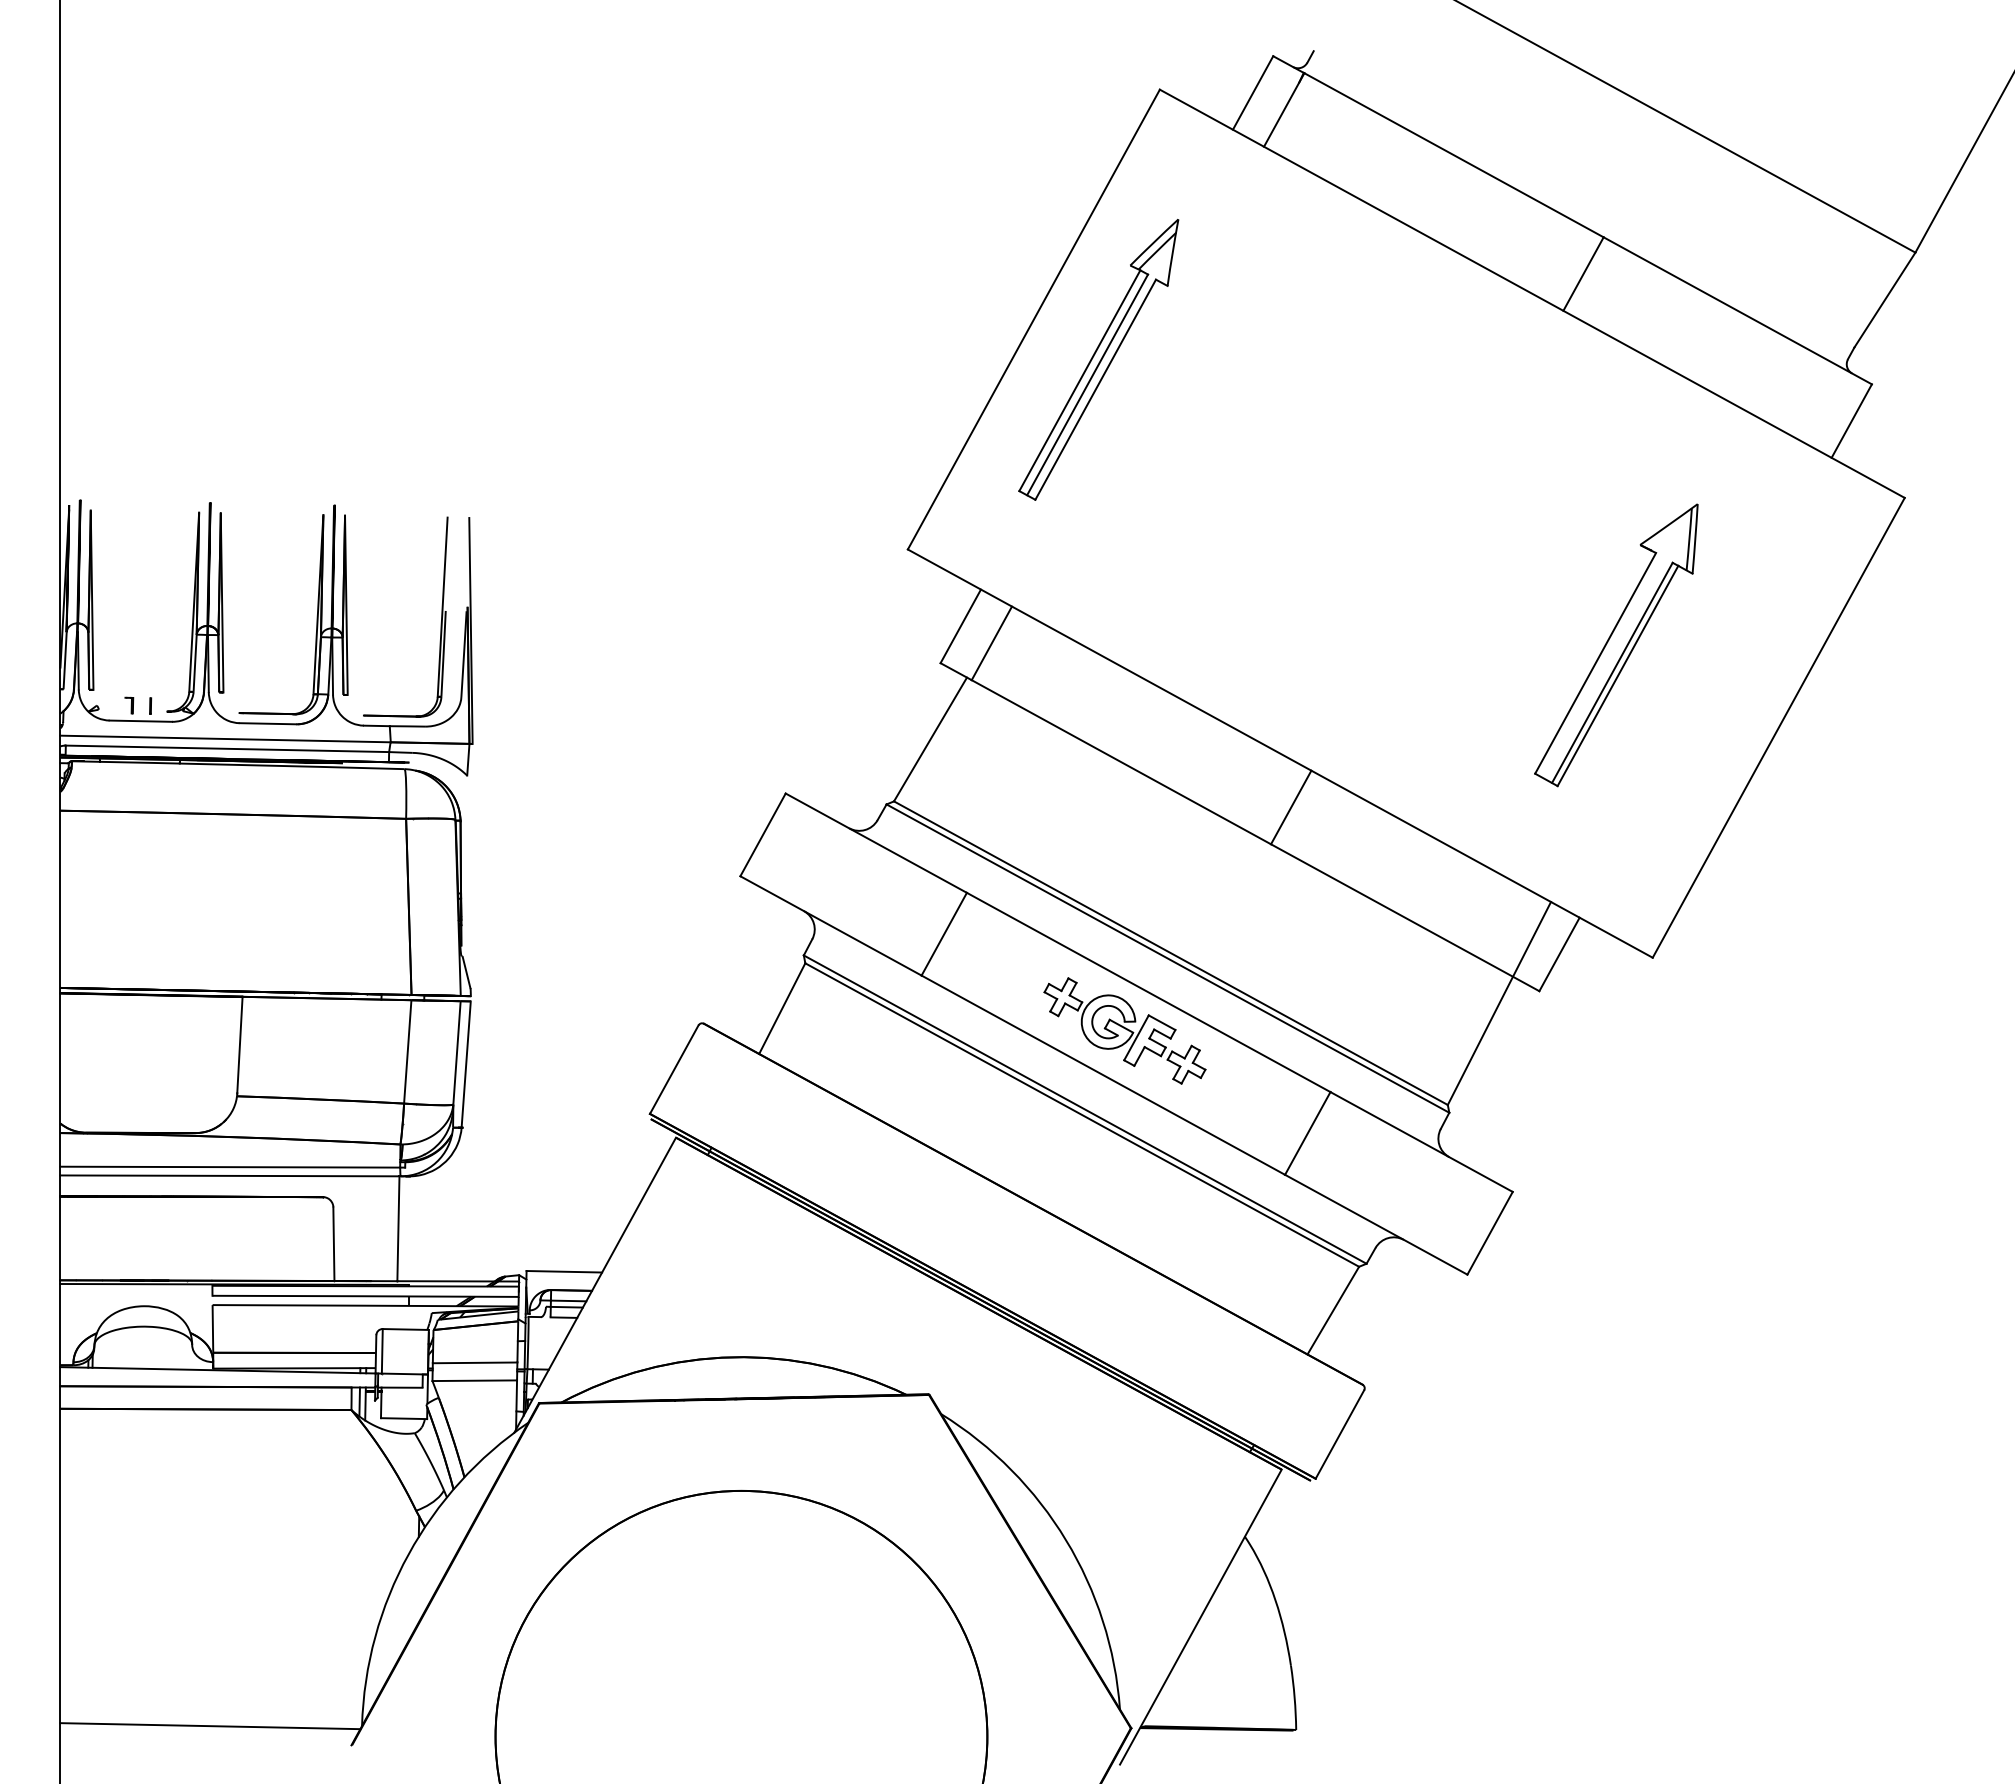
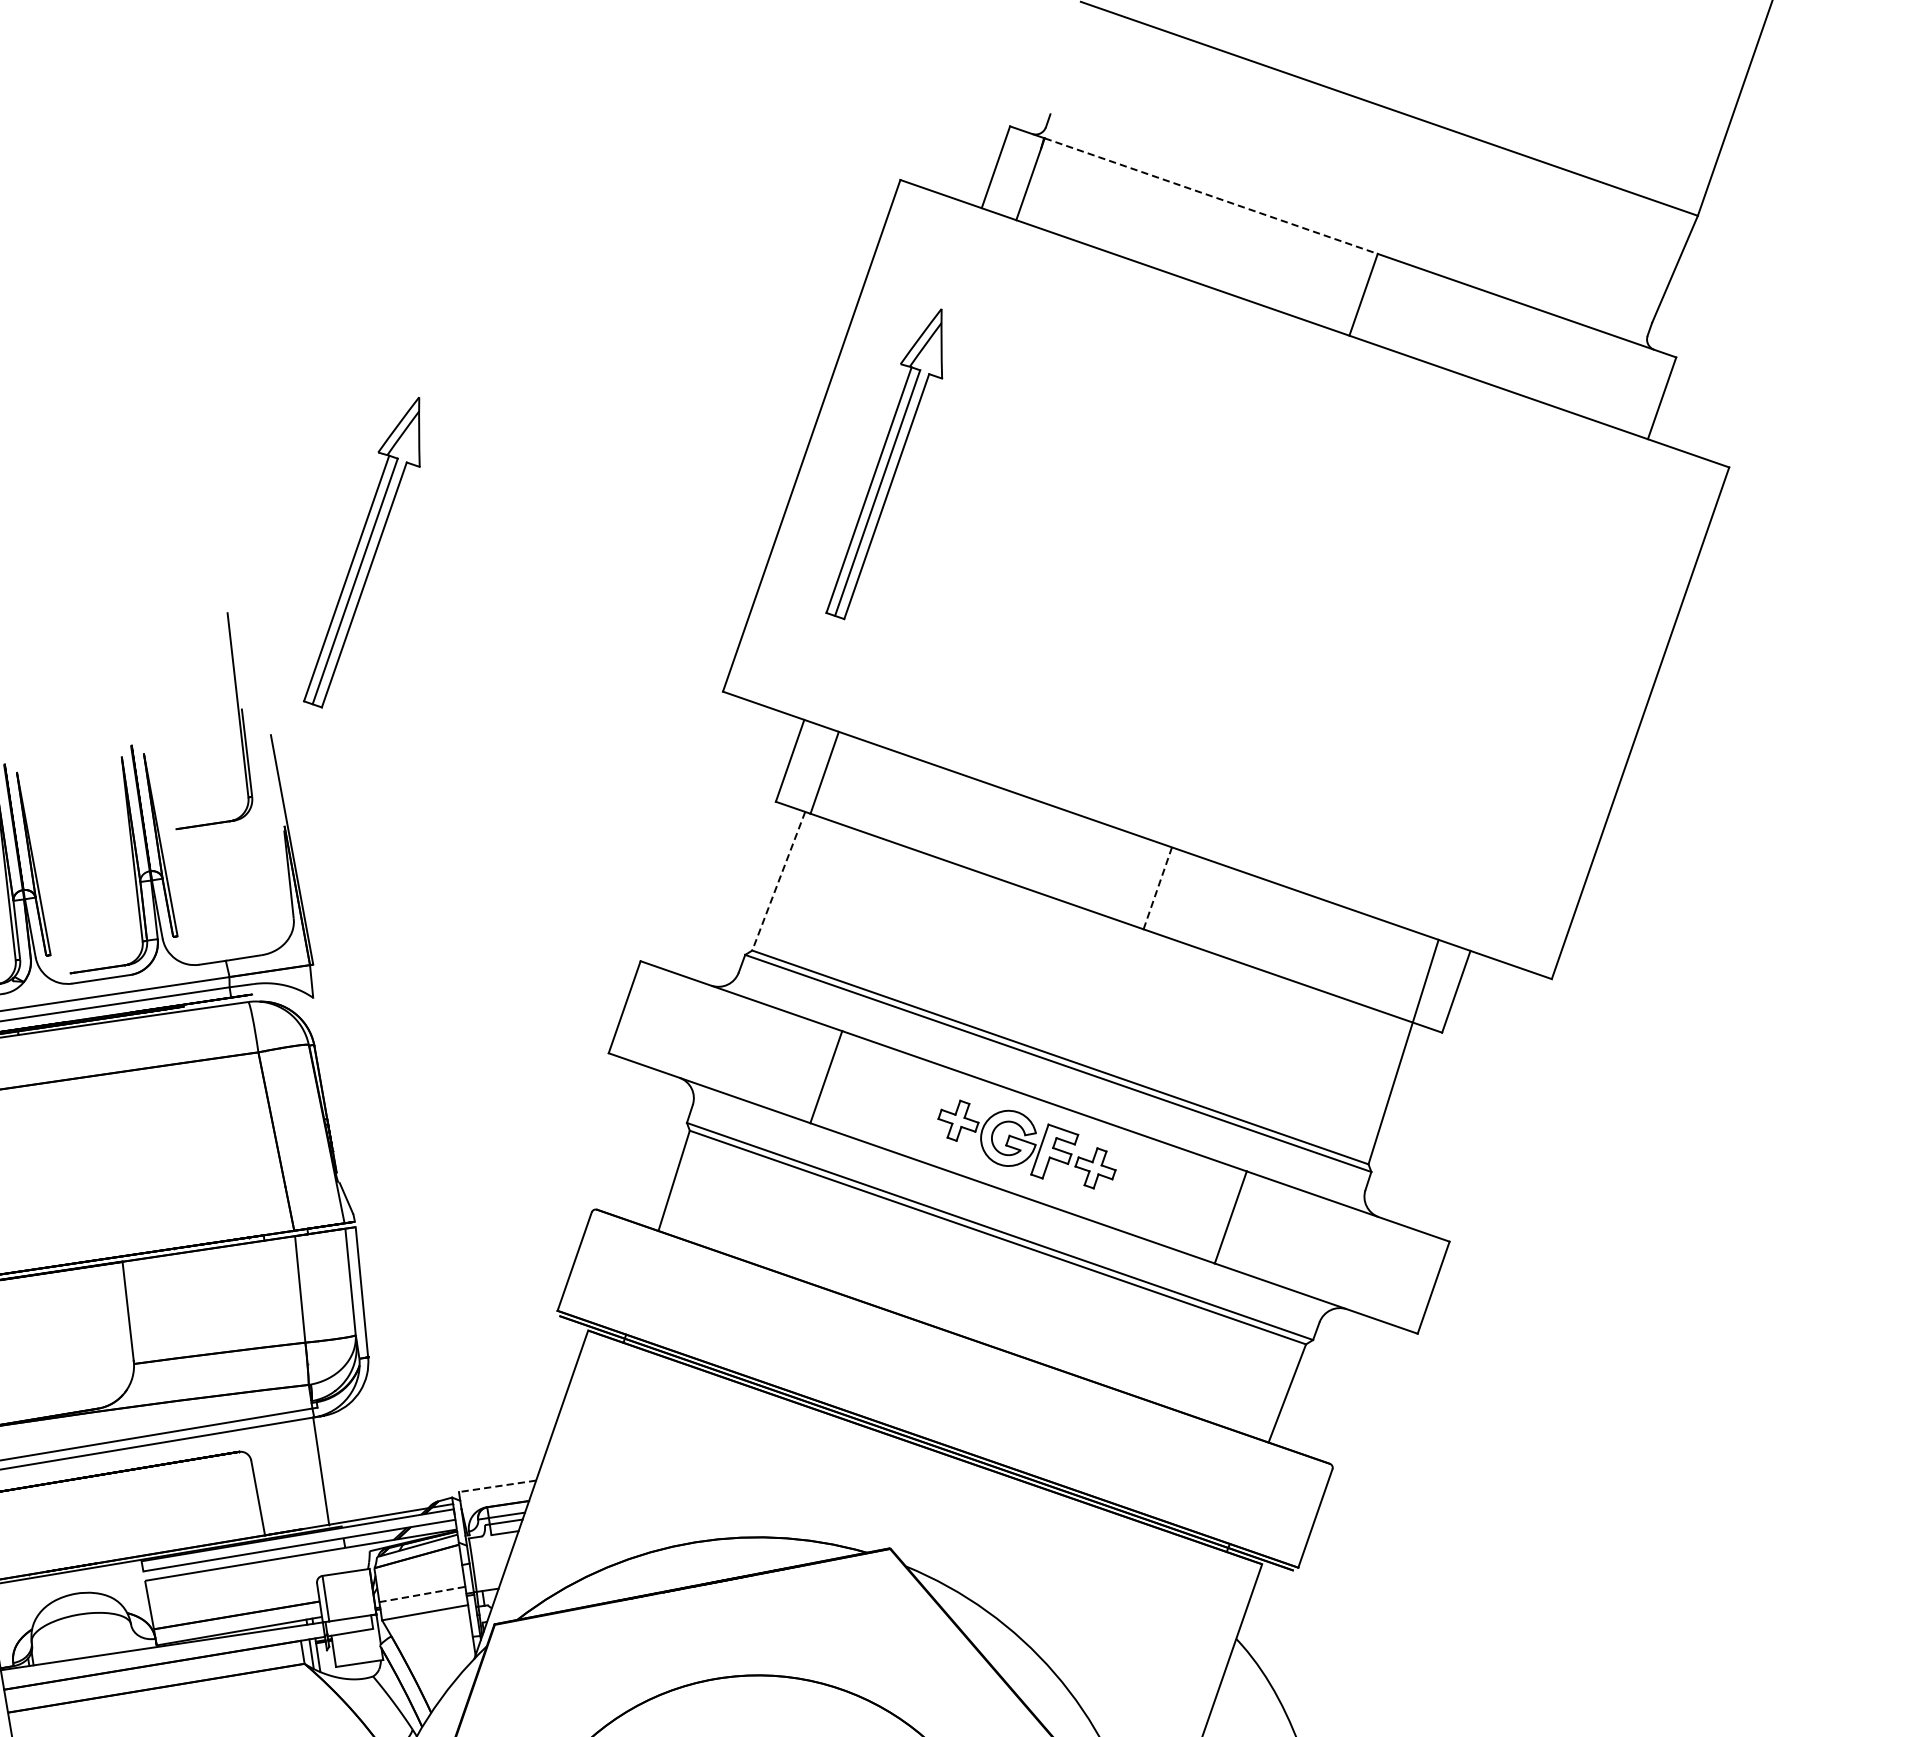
line: (1454, 155) -> (1211, 196), solid -> dashed
part: (585, 359) -> (361, 553), added
part: (440, 623) -> (238, 722), moved
part: (1616, 645) -> (1461, 667), removed
line: (930, 739) -> (778, 881), solid -> dashed
line: (1291, 807) -> (1158, 888), solid -> dashed
line: (564, 1271) -> (497, 1486), solid -> dashed
line: (475, 1362) -> (422, 1594), solid -> dashed

